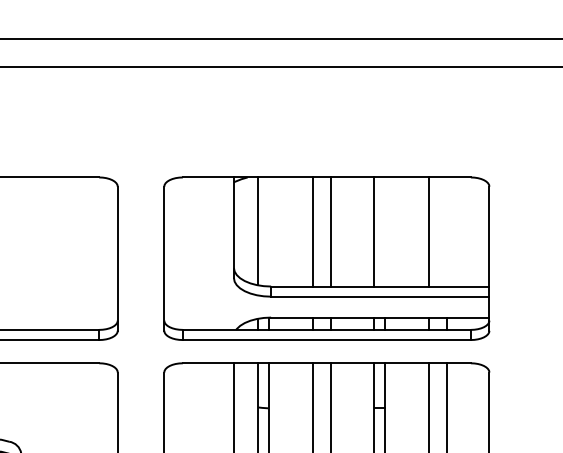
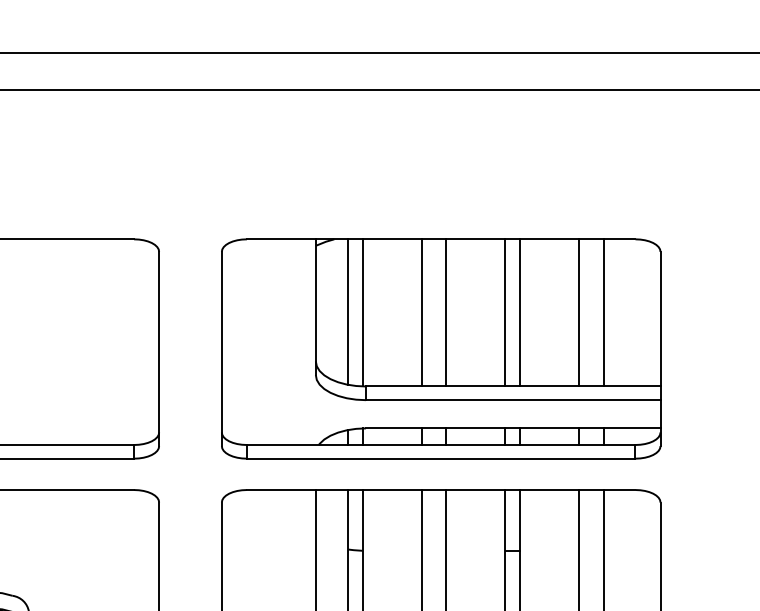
line: (268, 231) -> (362, 312), added
line: (385, 231) -> (520, 312), added
line: (447, 231) -> (603, 312), added

